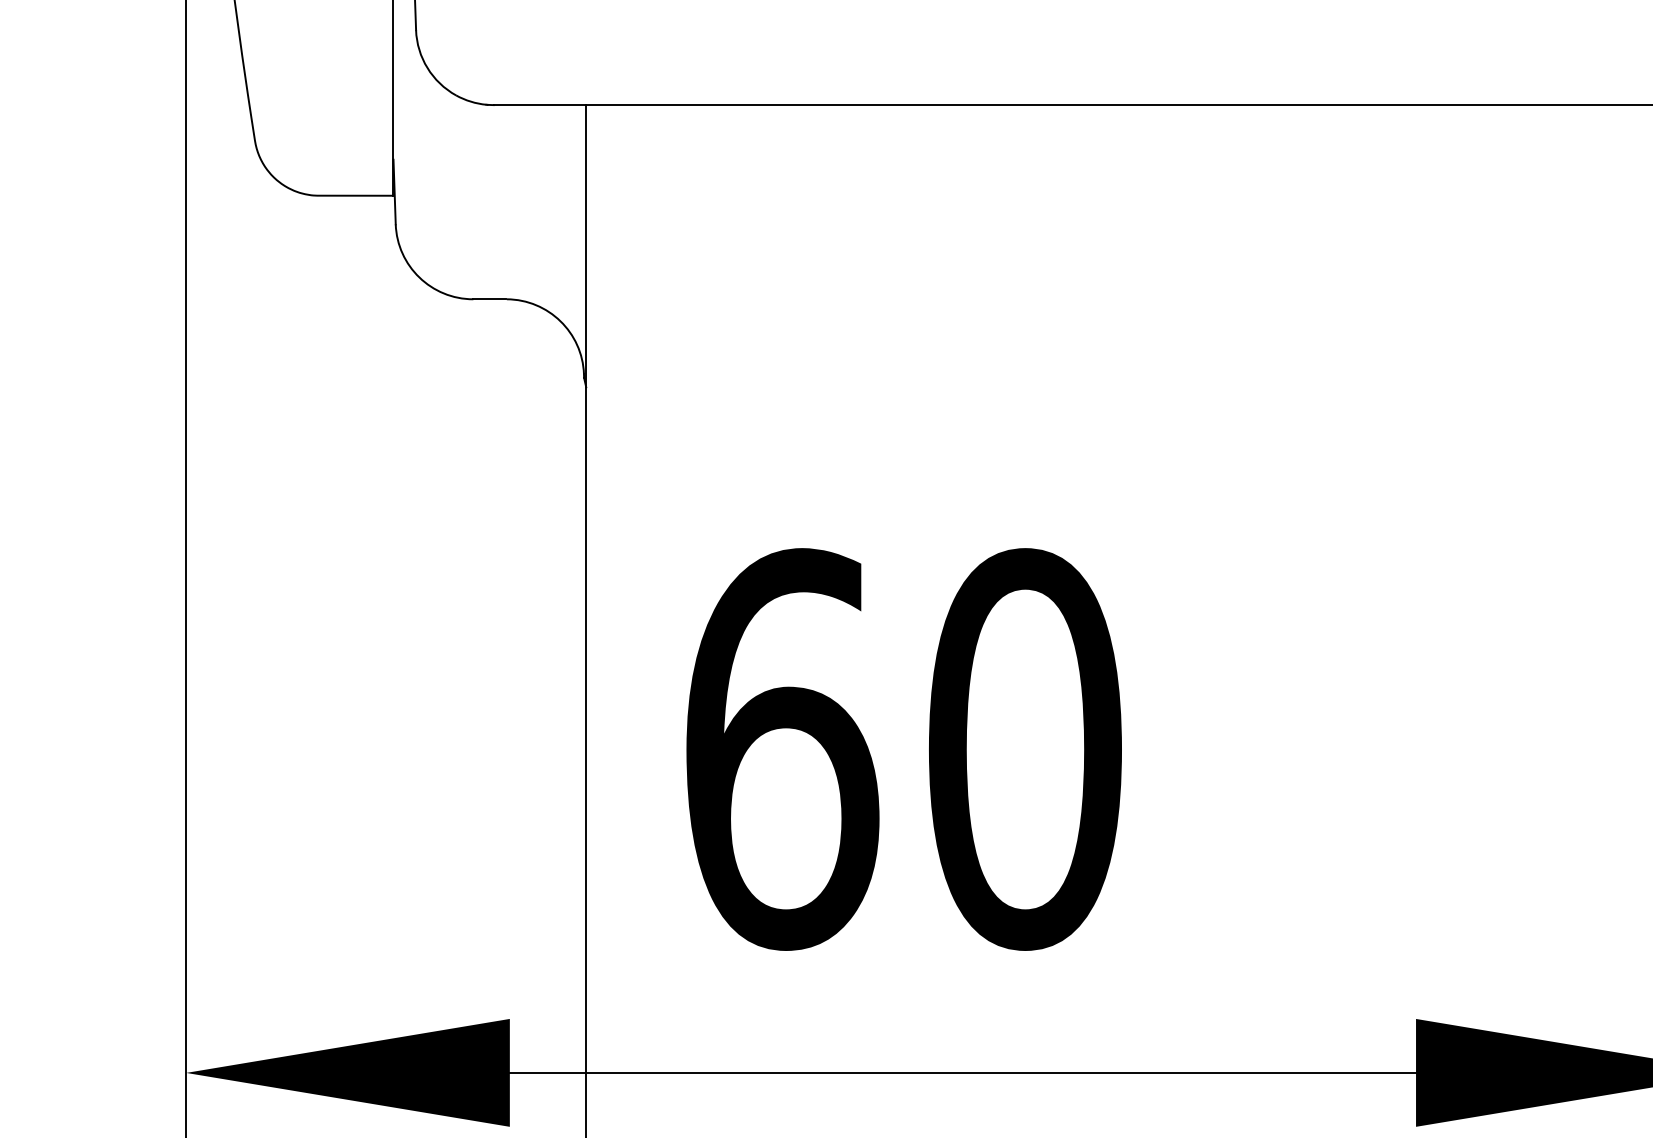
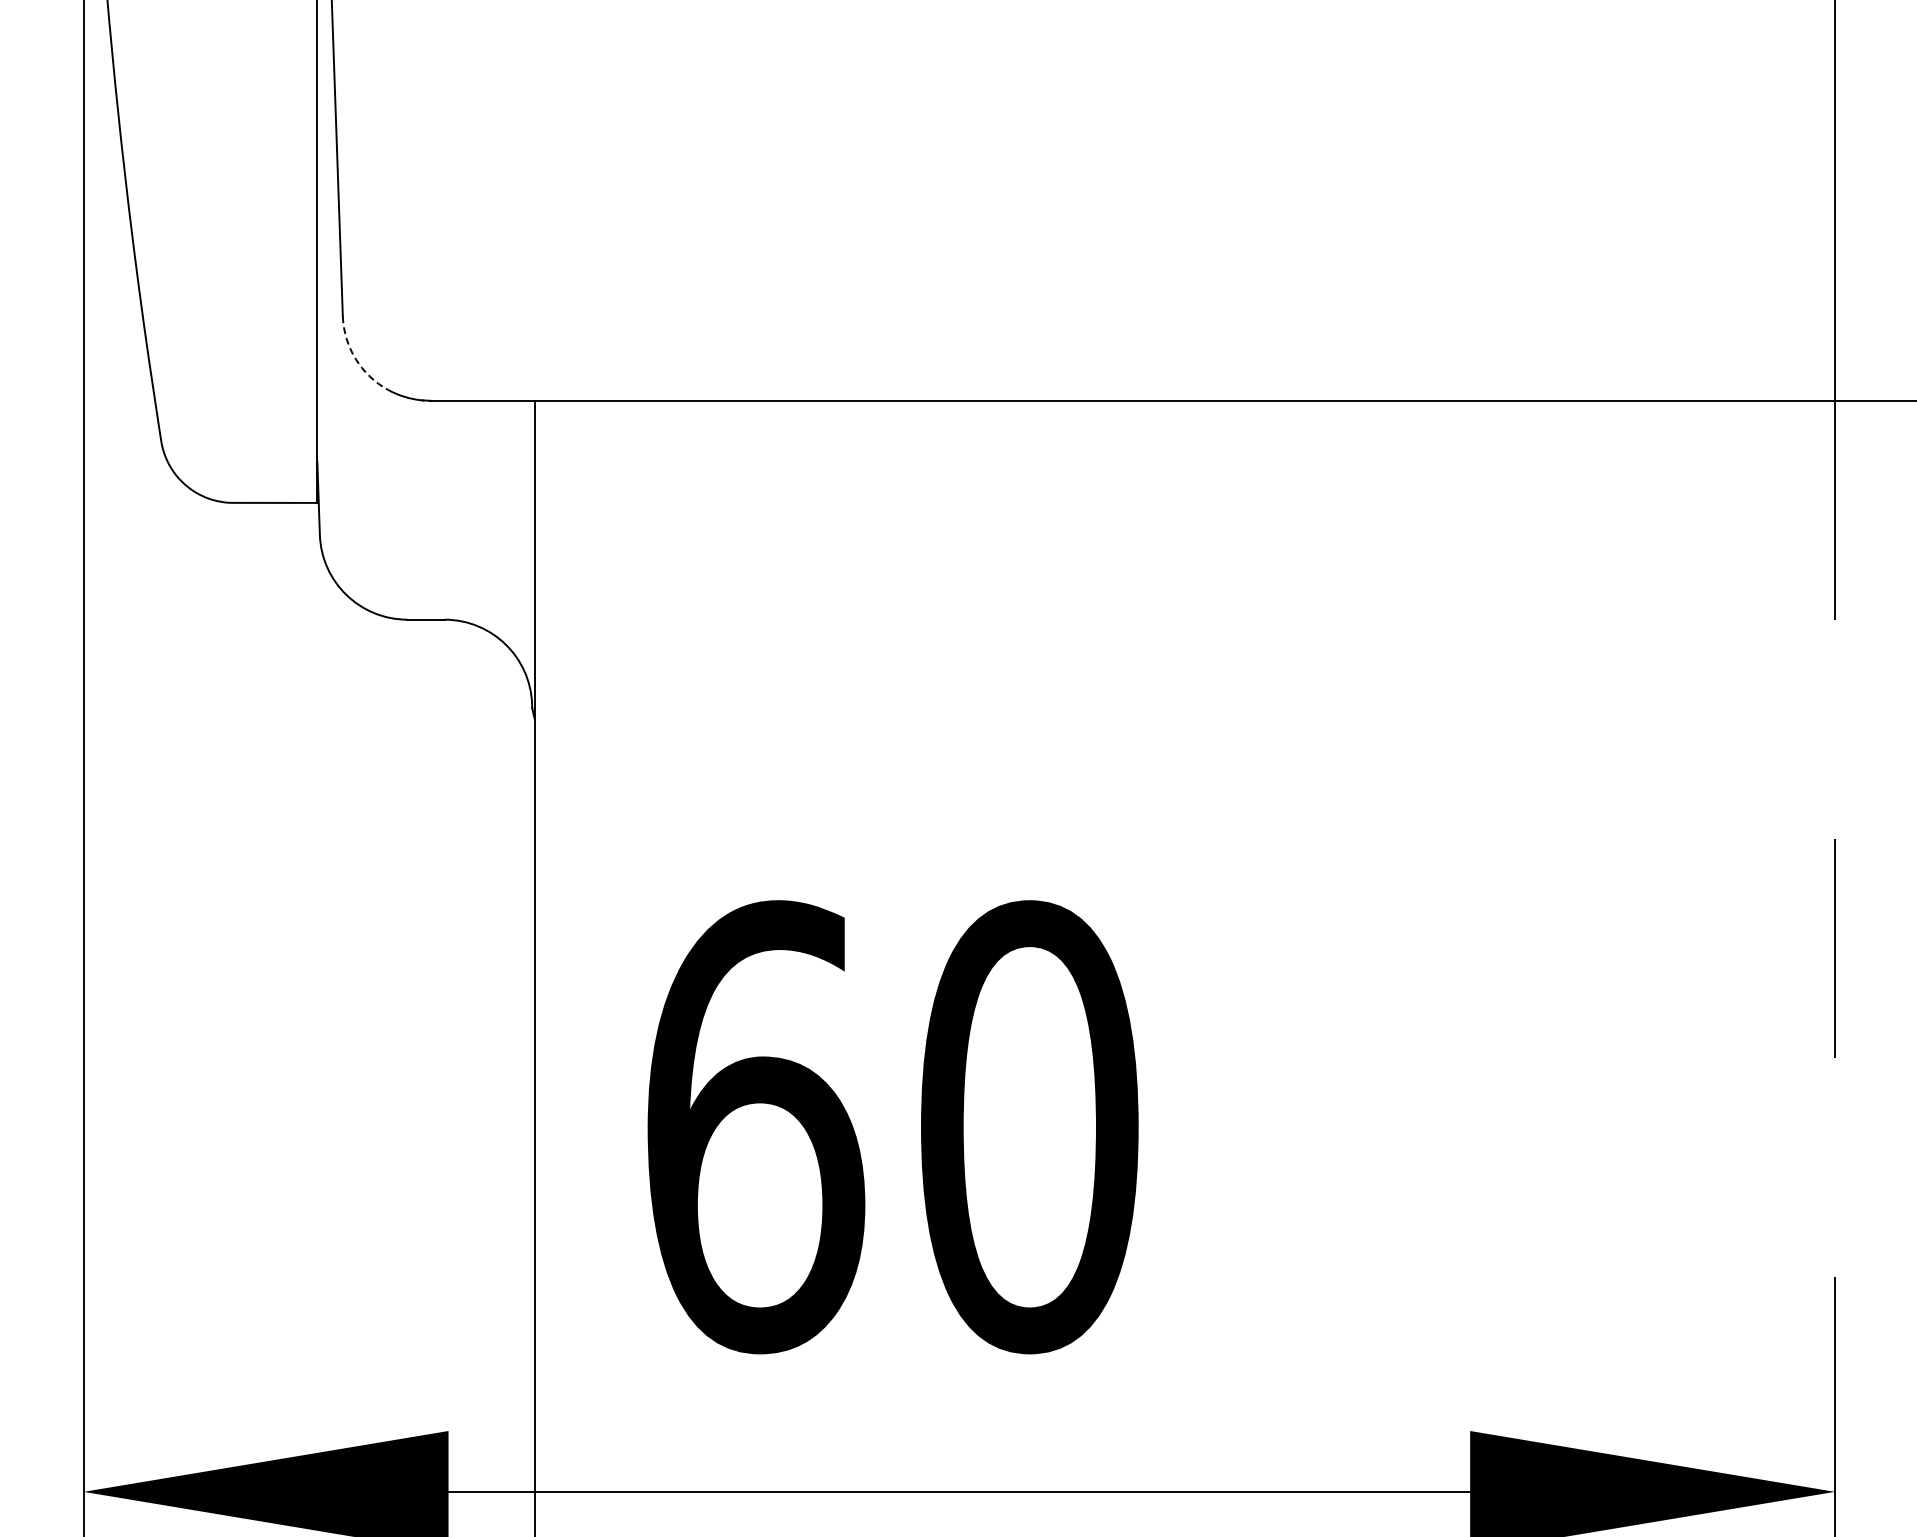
arc: (427, 67) -> (355, 358), solid -> dashed

